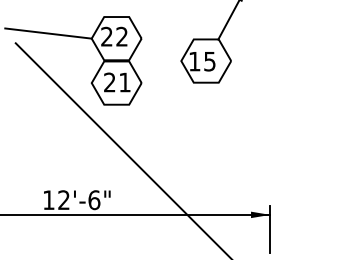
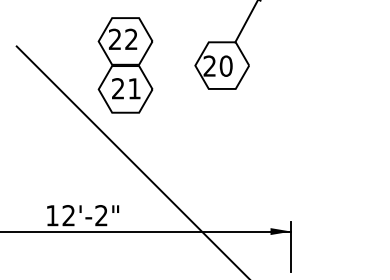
line: (47, 33) -> (51, 35), removed
text: (201, 60) -> (217, 65), 15 -> 20
text: (94, 199) -> (101, 215), 12'-6" -> 12'-2"

